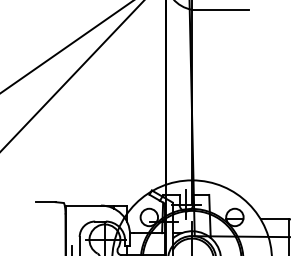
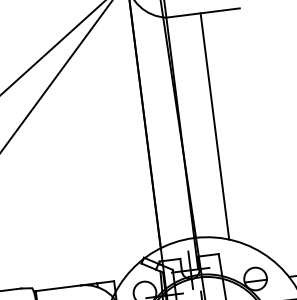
line: (218, 96) -> (214, 125), added

